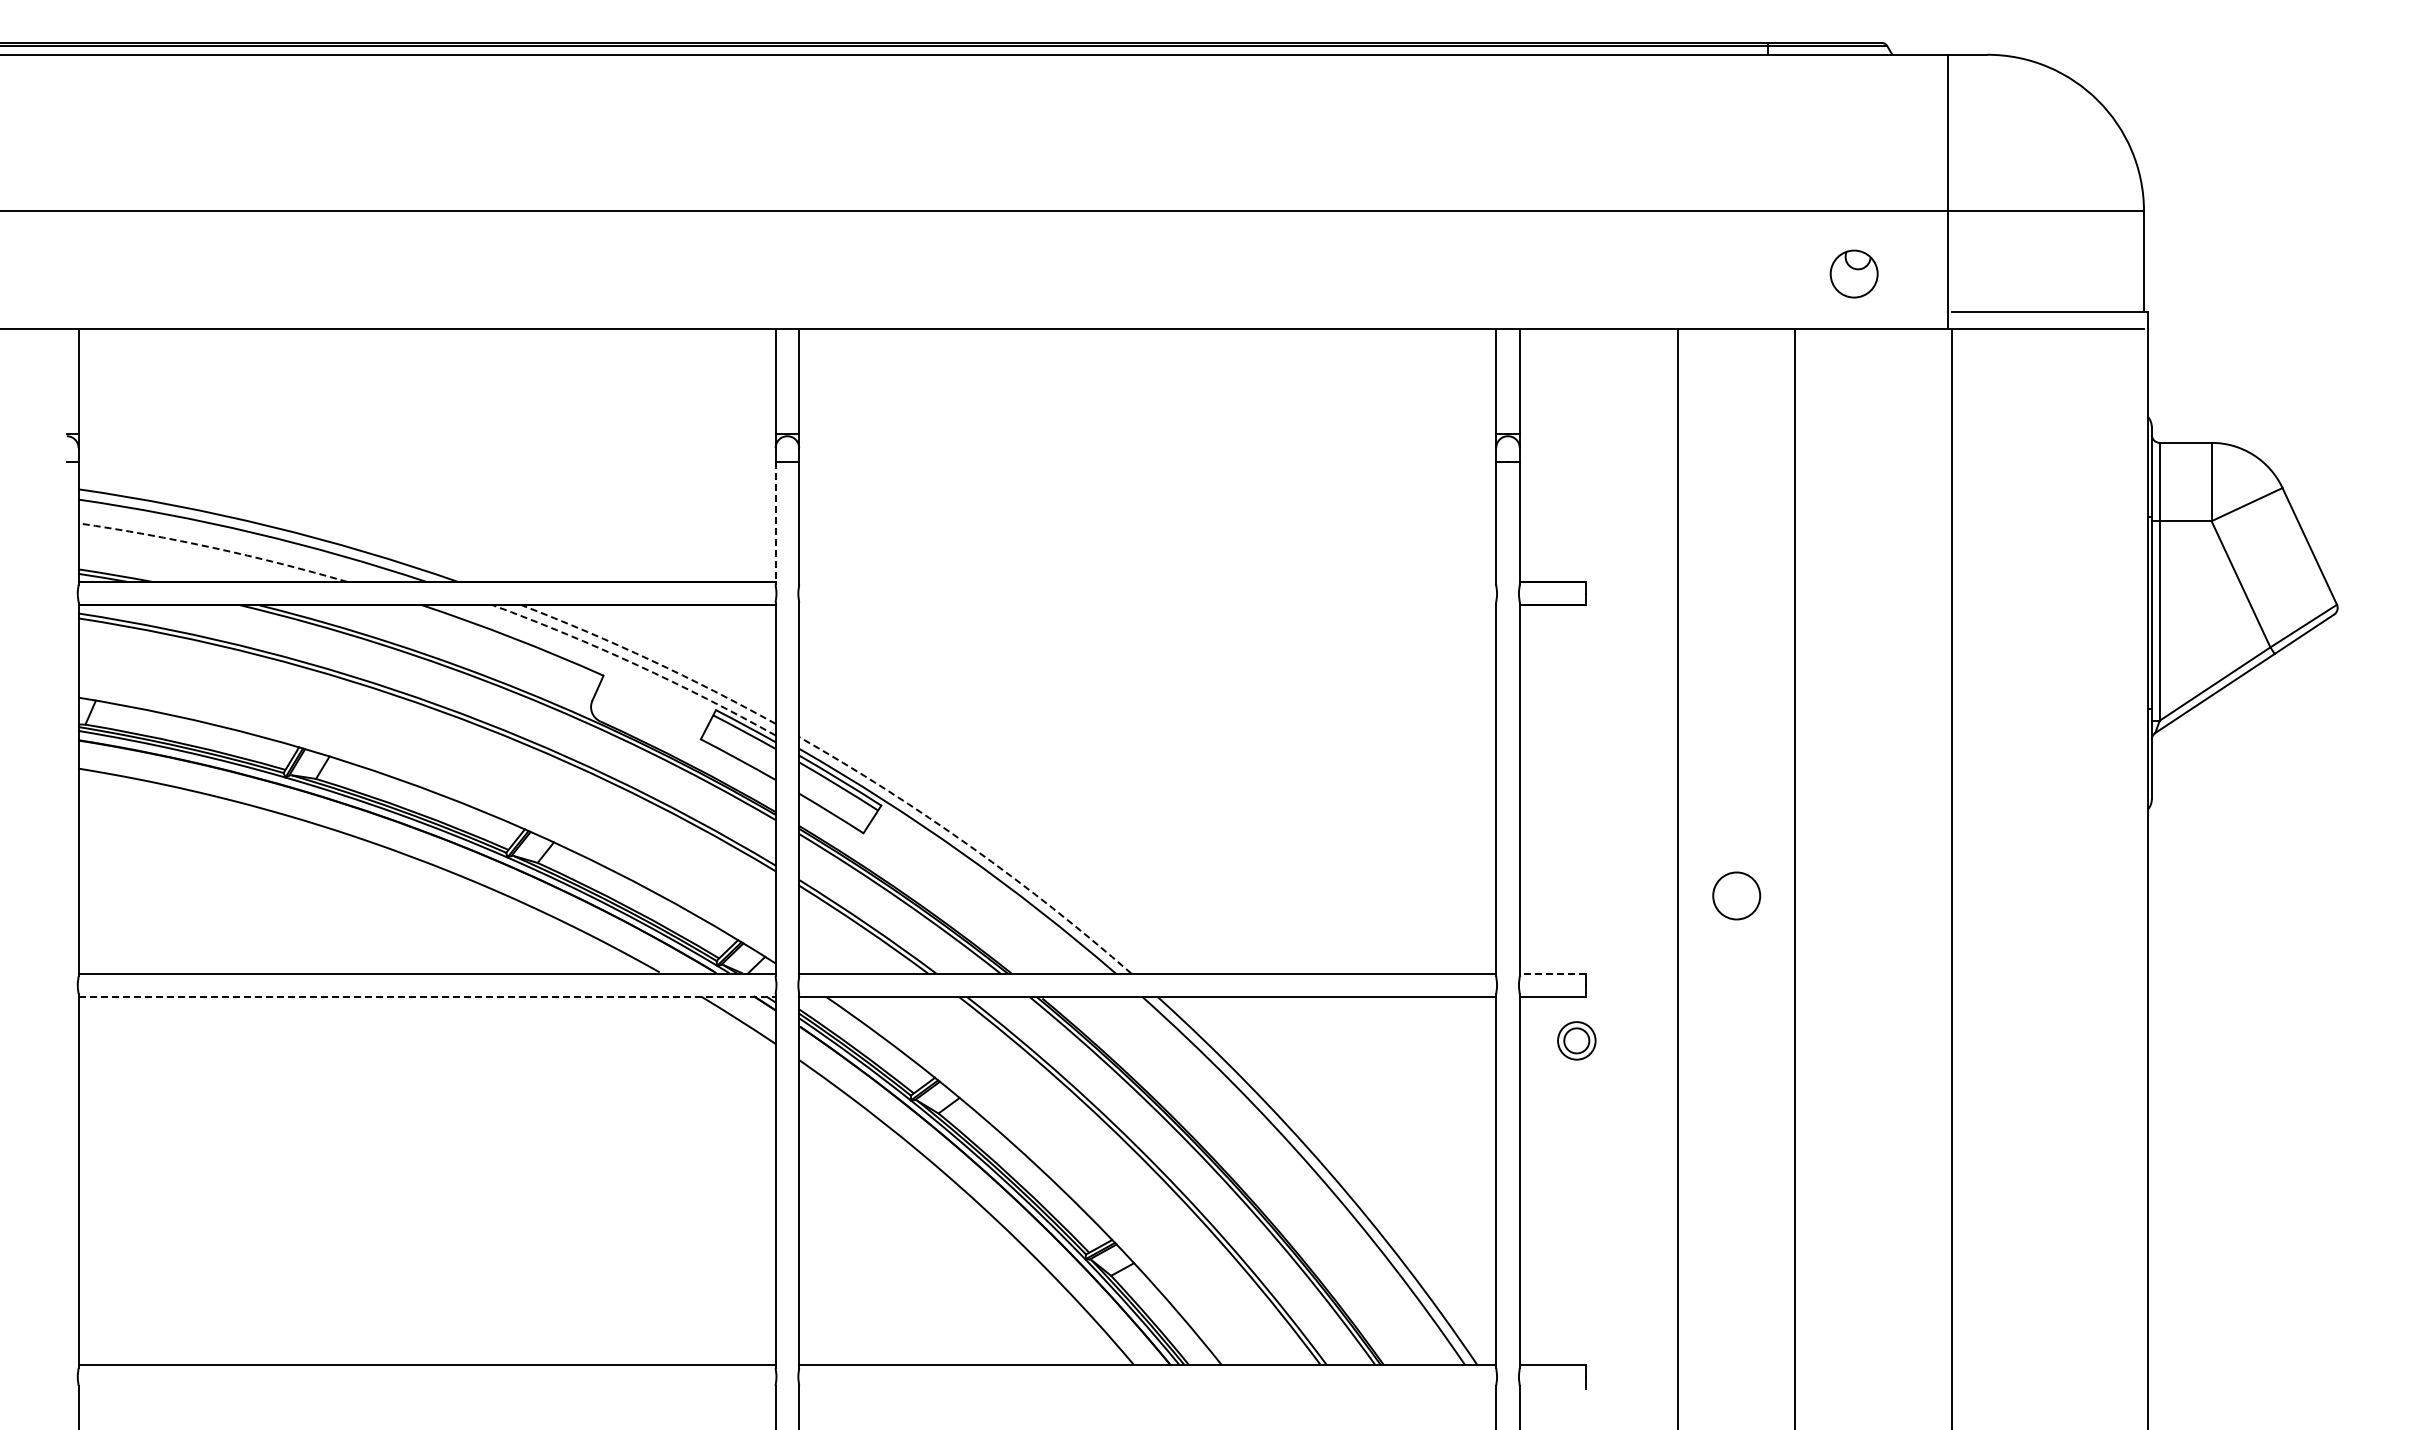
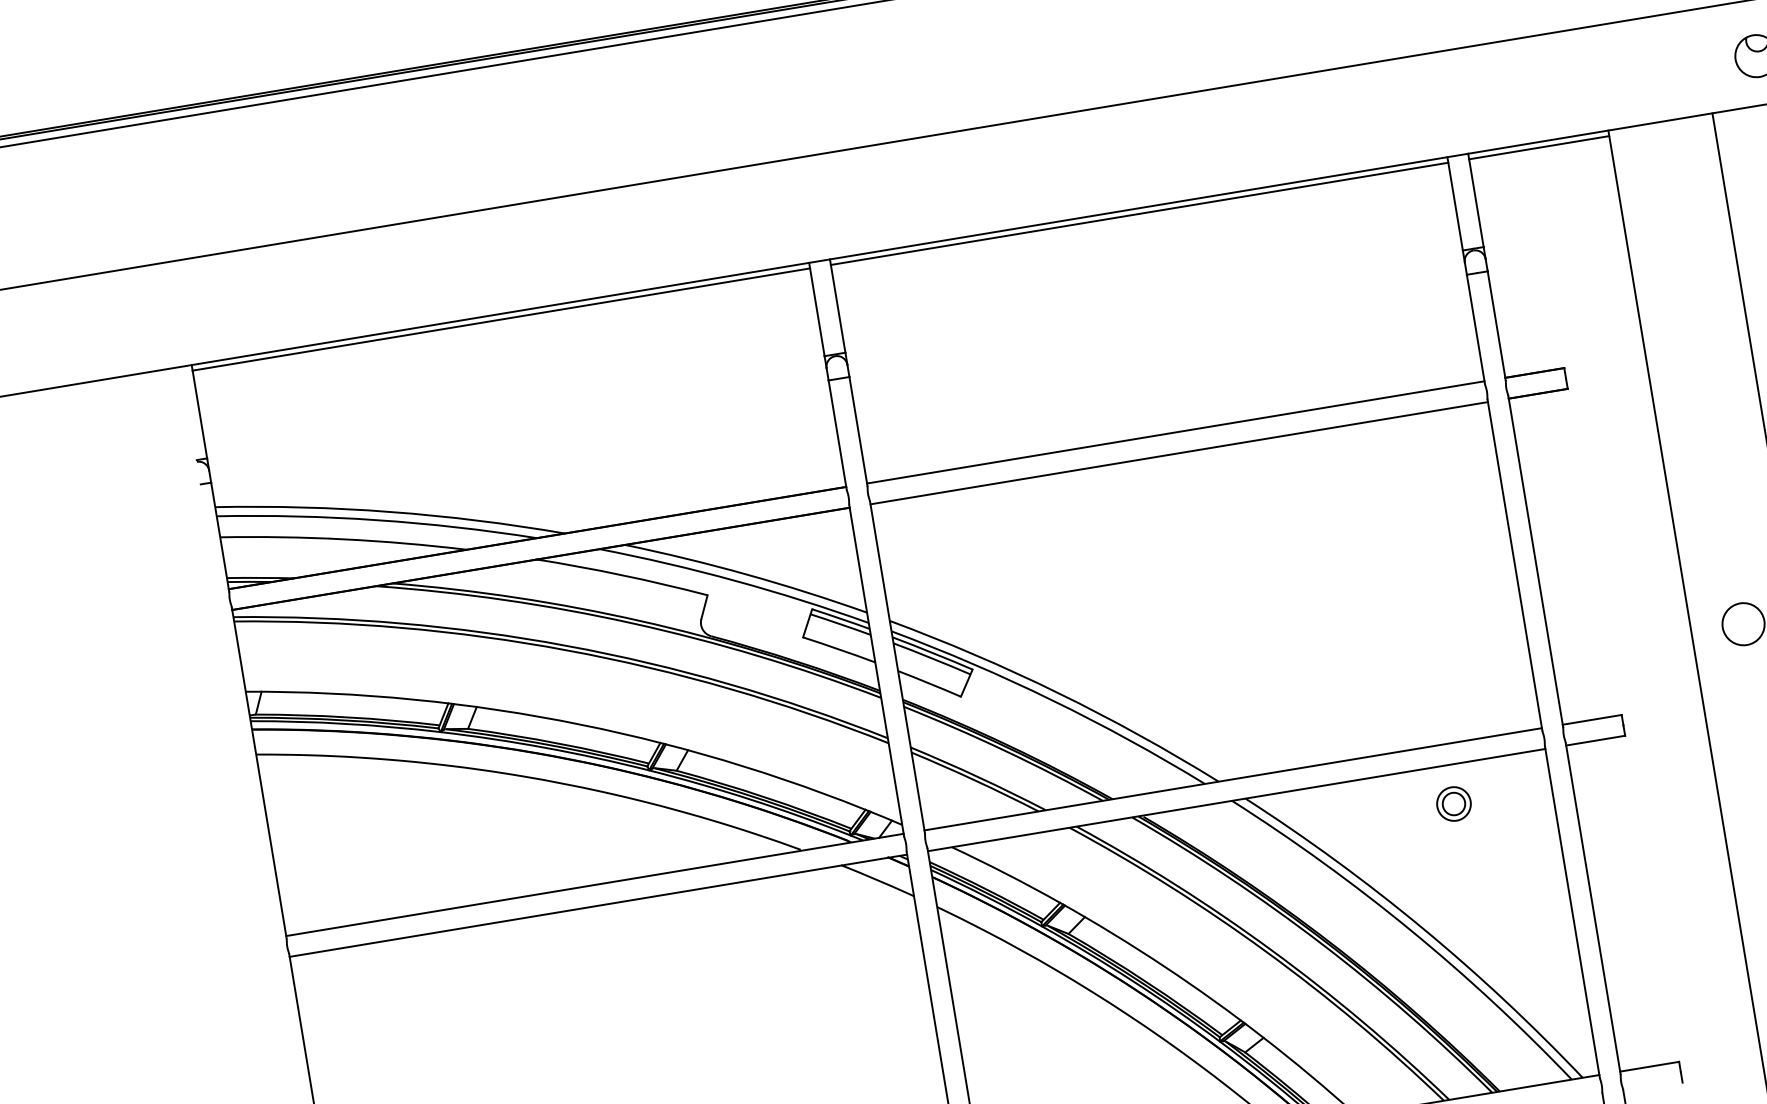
line: (426, 335) -> (500, 319), added
line: (1147, 335) -> (1139, 214), added
line: (1598, 335) -> (1538, 148), added
line: (775, 523) -> (837, 435), dashed -> solid
arc: (213, 548) -> (343, 539), dashed -> solid
line: (1147, 581) -> (1175, 432), added
line: (1147, 605) -> (1179, 453), added
arc: (651, 660) -> (747, 574), dashed -> solid
arc: (637, 665) -> (736, 581), dashed -> solid
arc: (971, 847) -> (1058, 693), dashed -> solid
line: (1552, 973) -> (1591, 719), dashed -> solid
line: (427, 997) -> (598, 906), dashed -> solid
part: (1576, 1040) -> (1453, 803), moved

